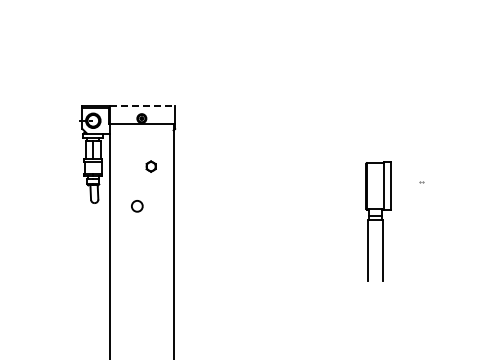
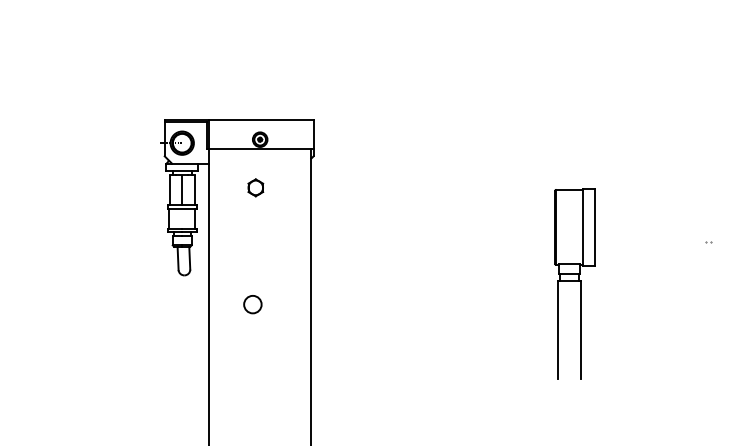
line: (142, 106) -> (261, 120), dashed -> solid
part: (150, 166) -> (254, 187), moved
circle: (137, 206) -> (253, 304), moved
part: (378, 221) -> (574, 284), moved

